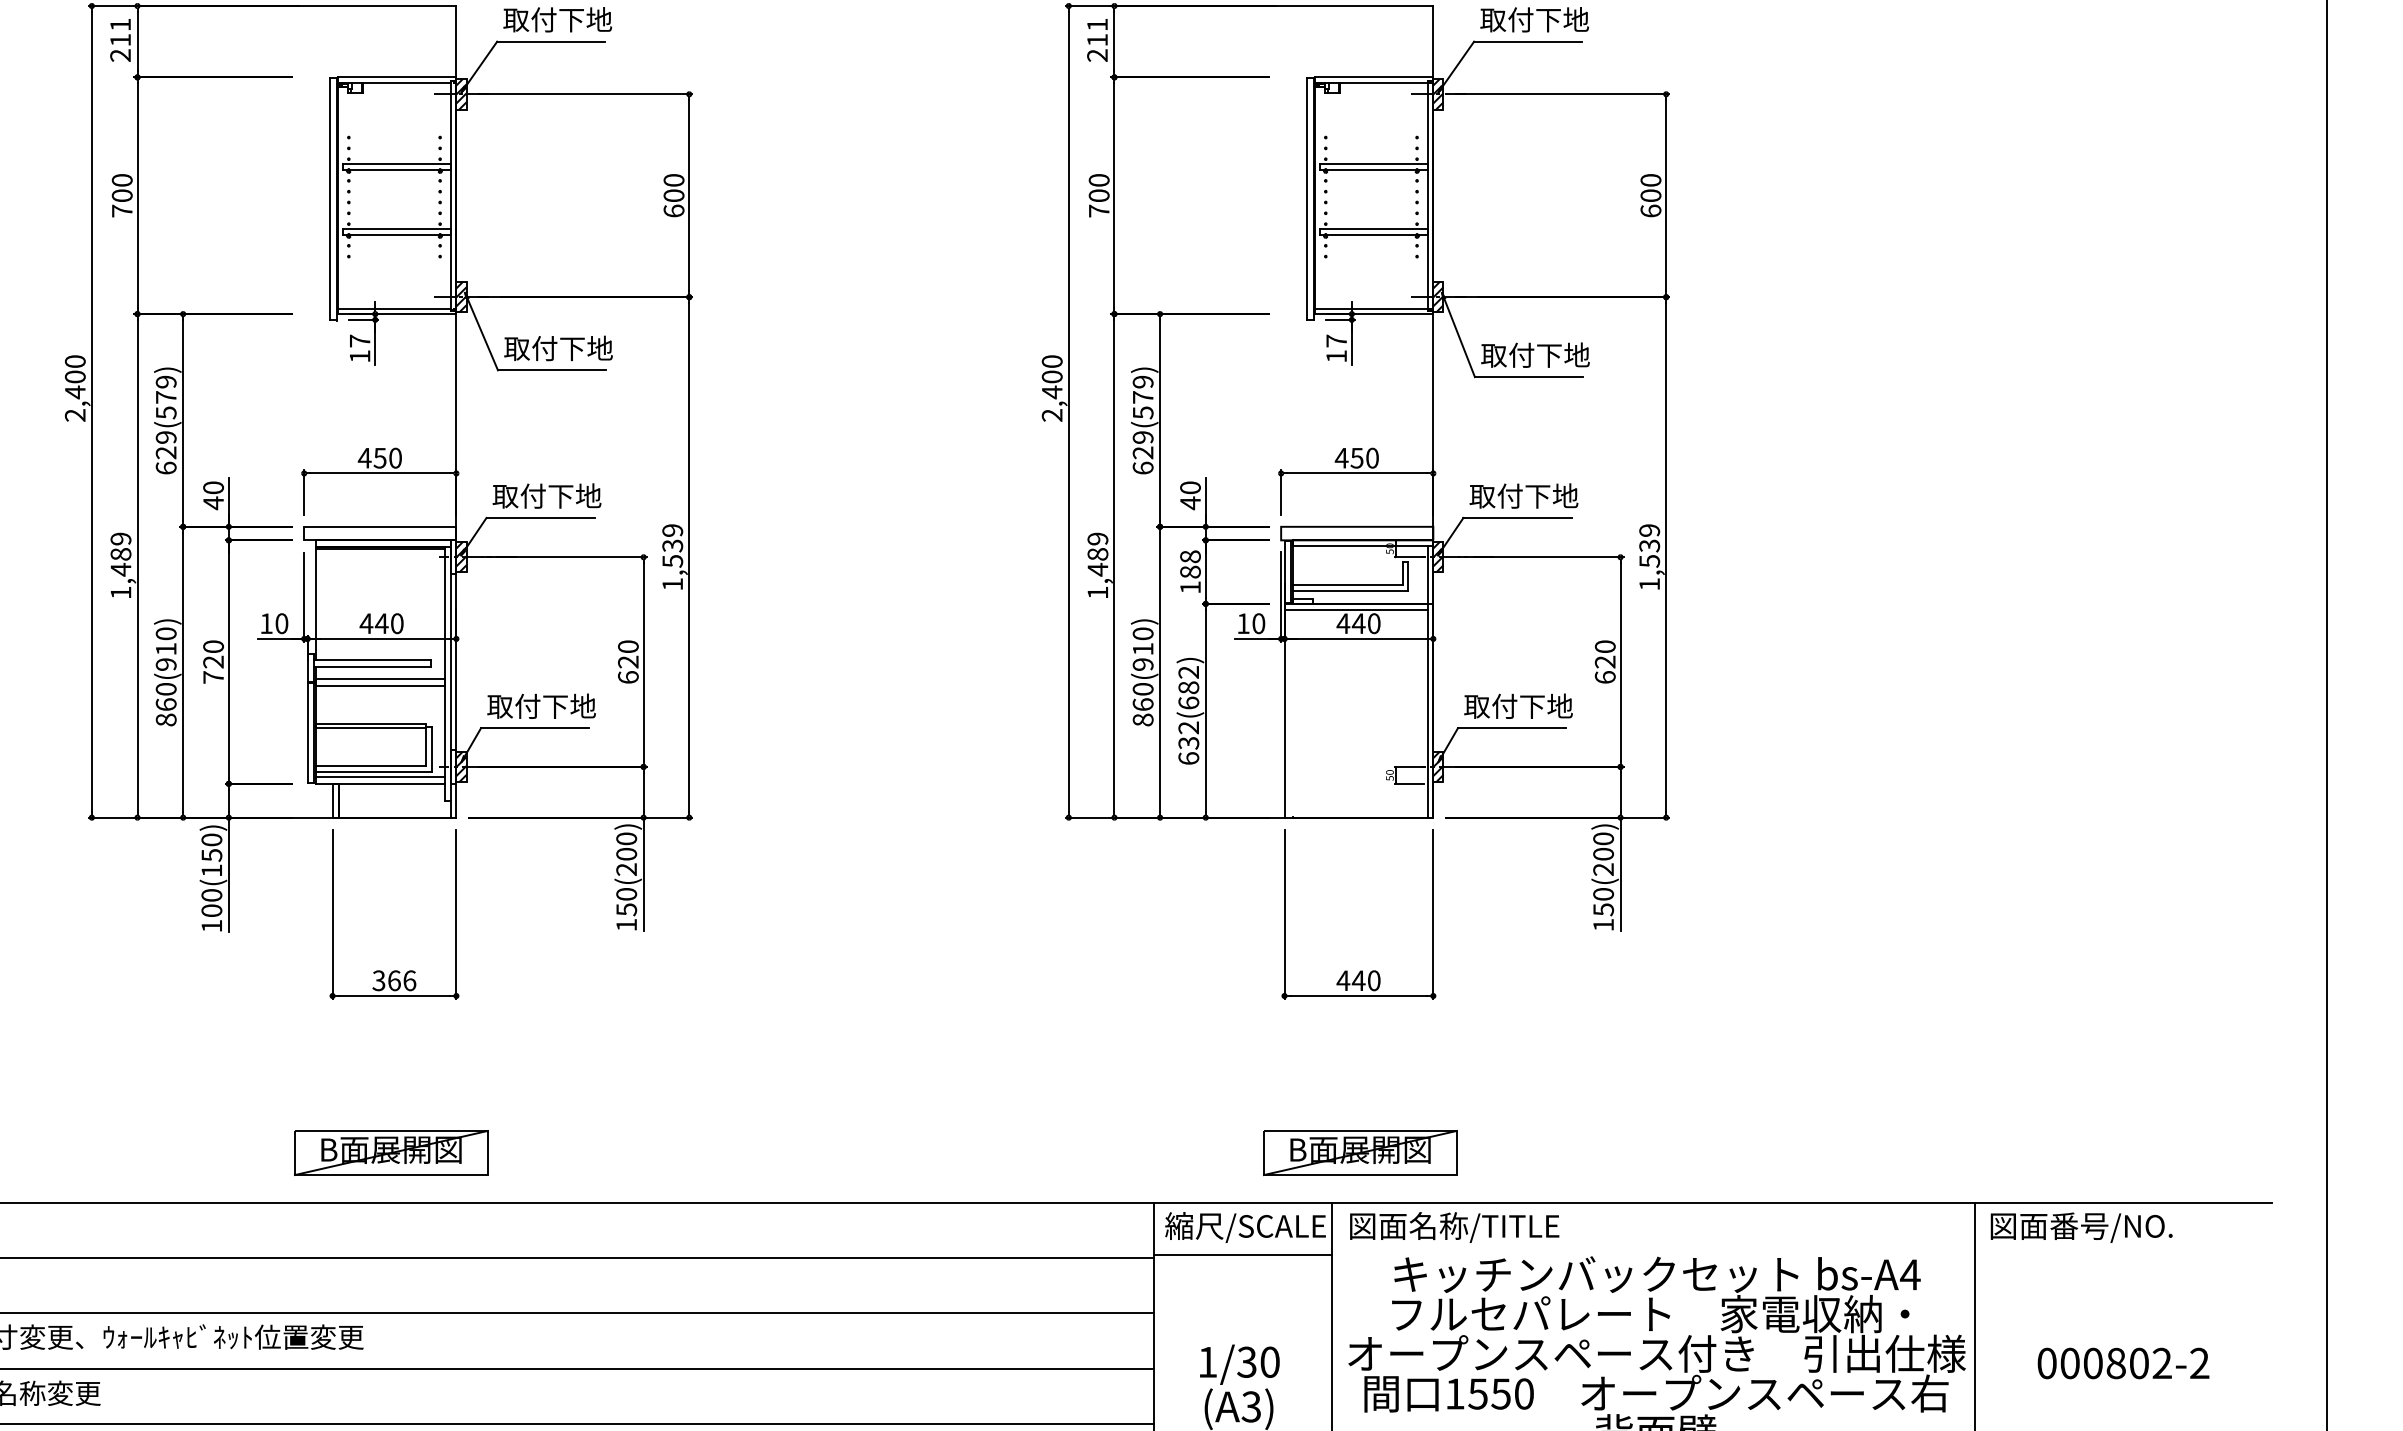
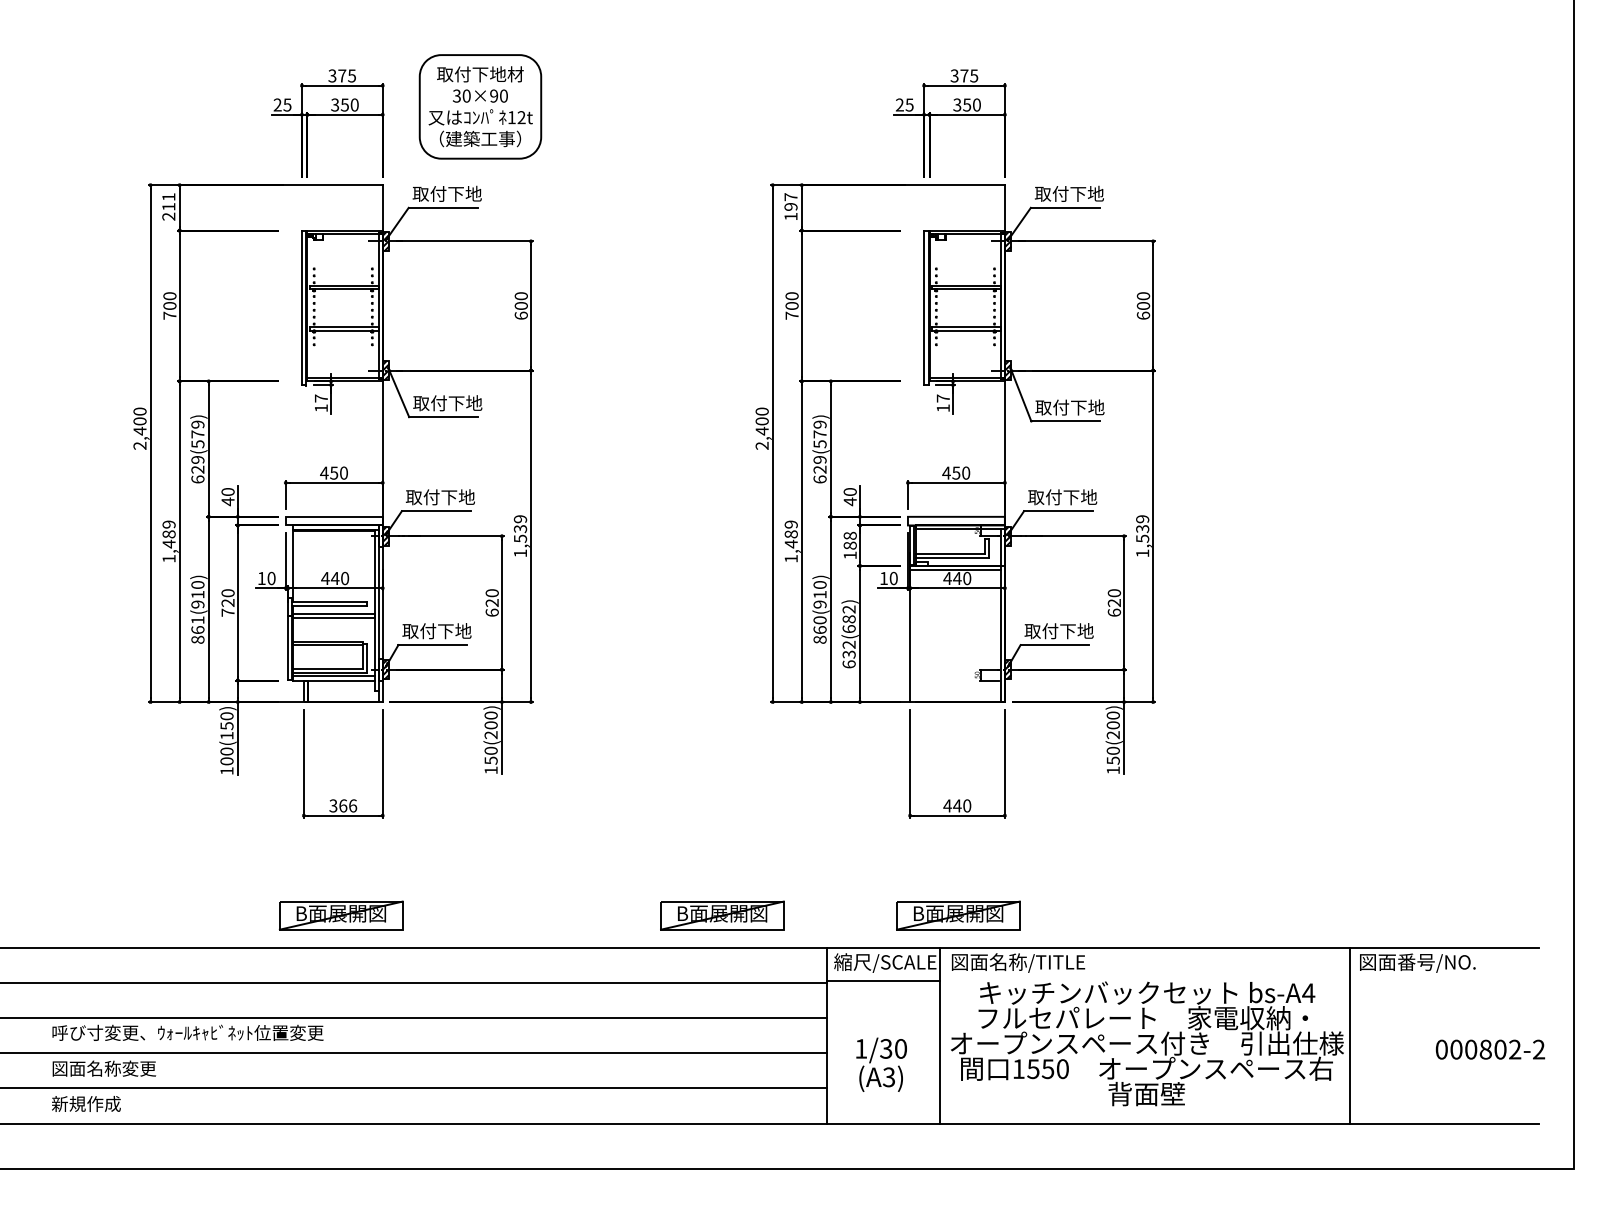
text: (1096, 39) -> (790, 206), 211 -> 197
text: (165, 689) -> (197, 620), 860(910) -> 861(910)
part: (989, 1152) -> (722, 915), added
text: (2123, 1363) -> (1490, 1049), moved

